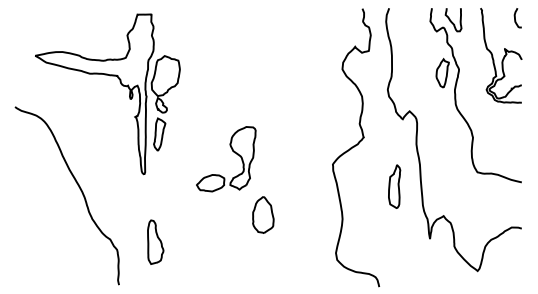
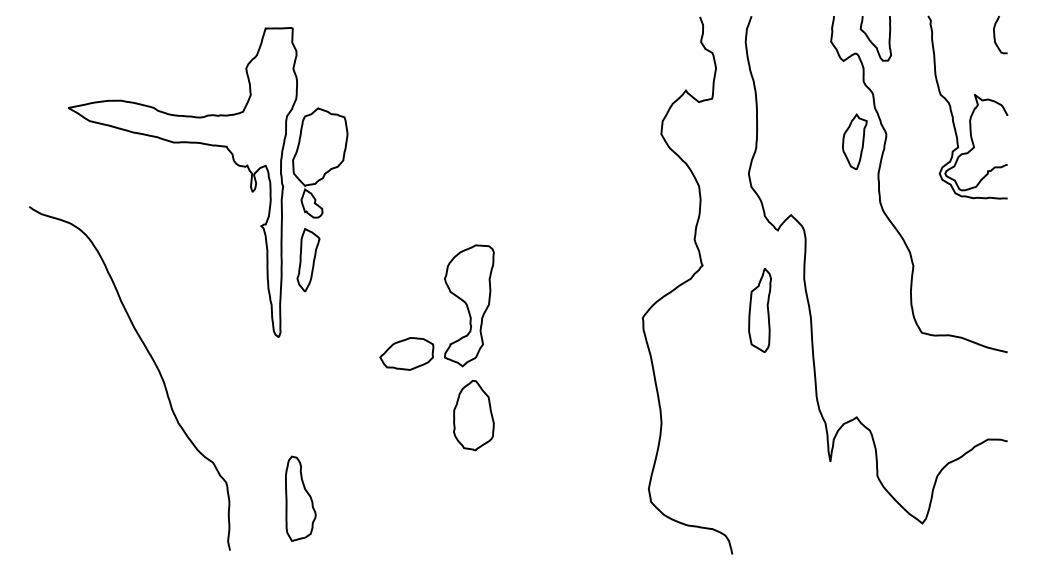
part: (394, 186) -> (759, 310), moved
part: (263, 214) -> (474, 414), moved
part: (155, 241) -> (300, 497), moved

